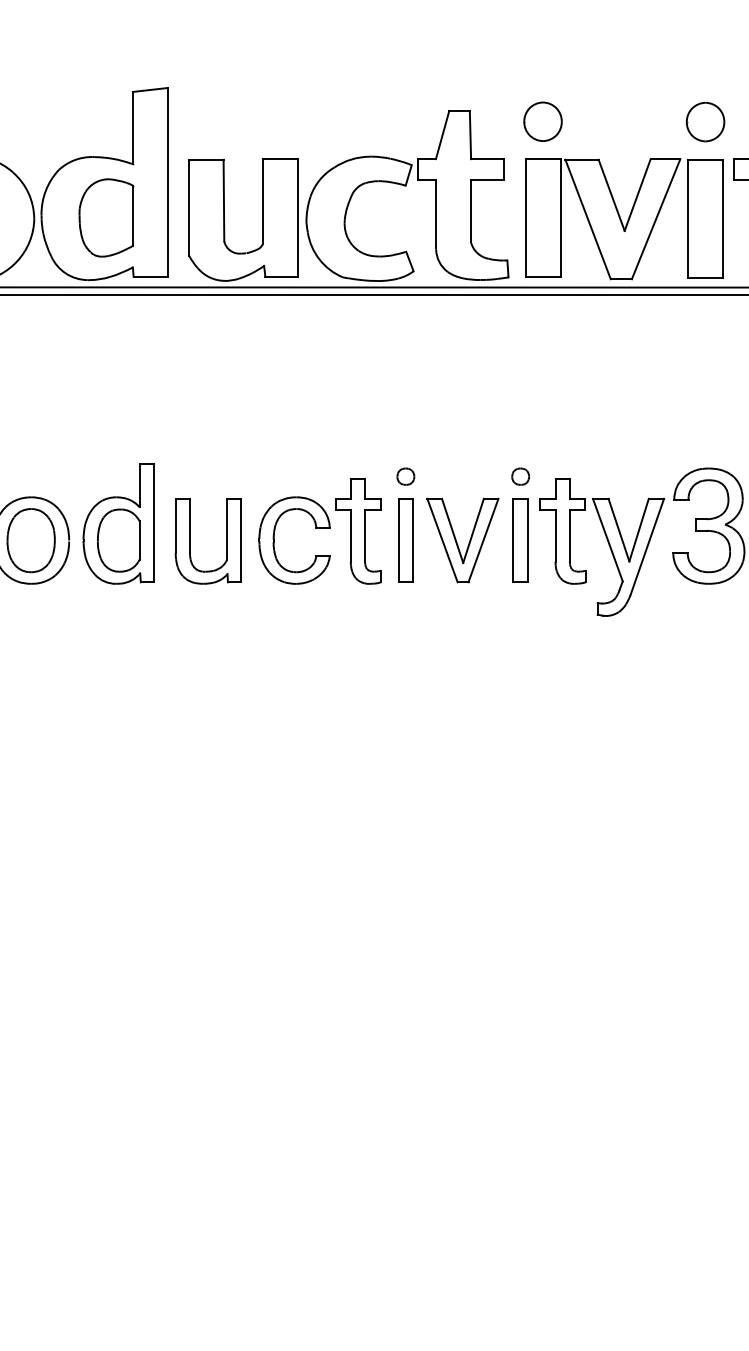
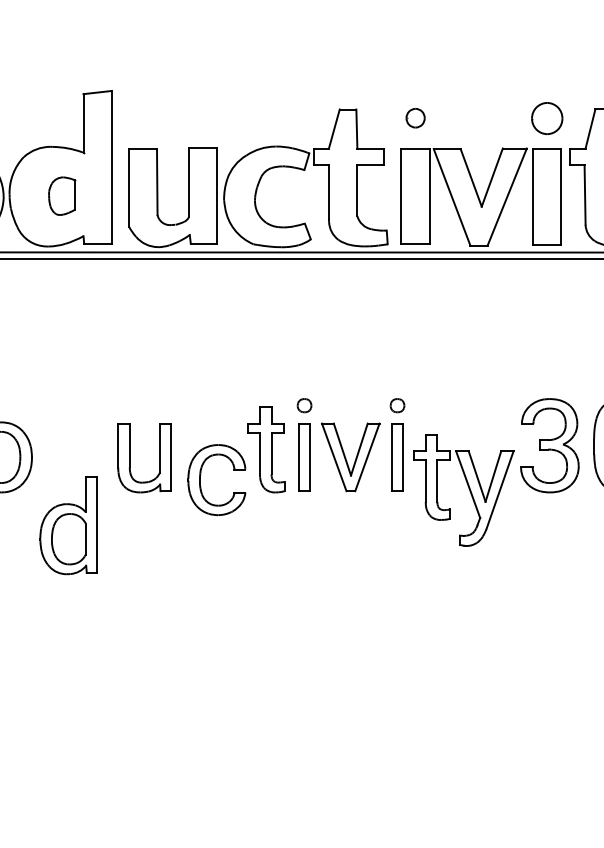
part: (542, 121) -> (415, 118), size x0.6
part: (106, 217) -> (62, 195), size x0.6
part: (118, 523) -> (68, 525), moved
part: (274, 540) -> (200, 480), moved
part: (608, 545) -> (468, 488), moved

